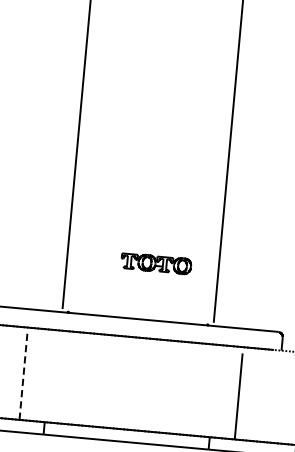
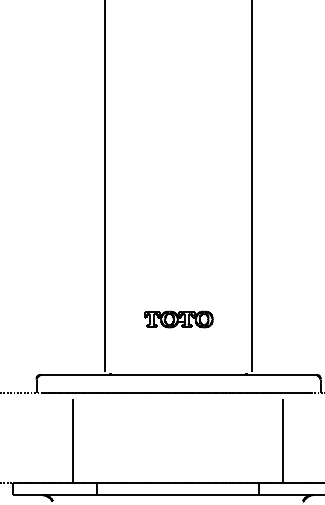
part: (156, 263) -> (178, 319), moved
line: (23, 377) -> (72, 441), dashed -> solid

